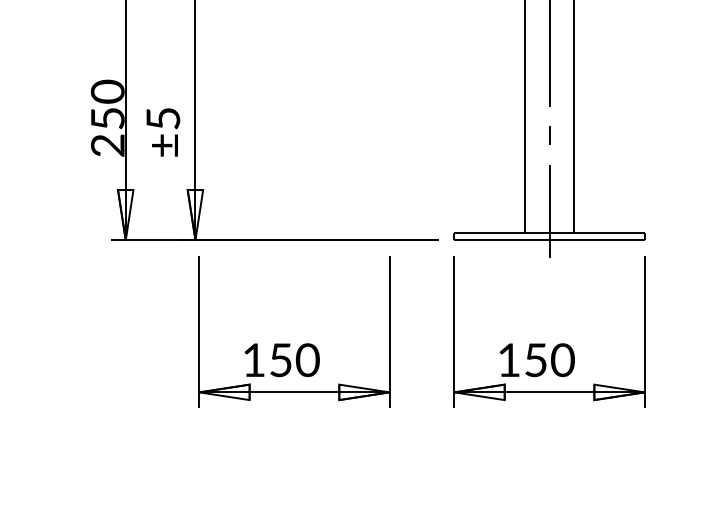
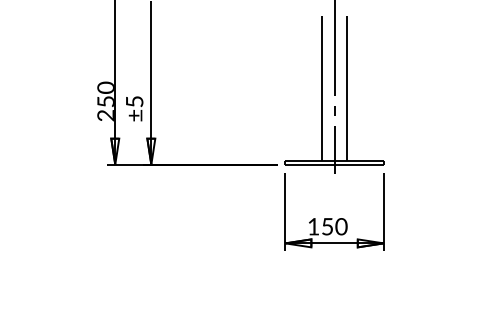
part: (290, 344) -> (200, 218), removed

